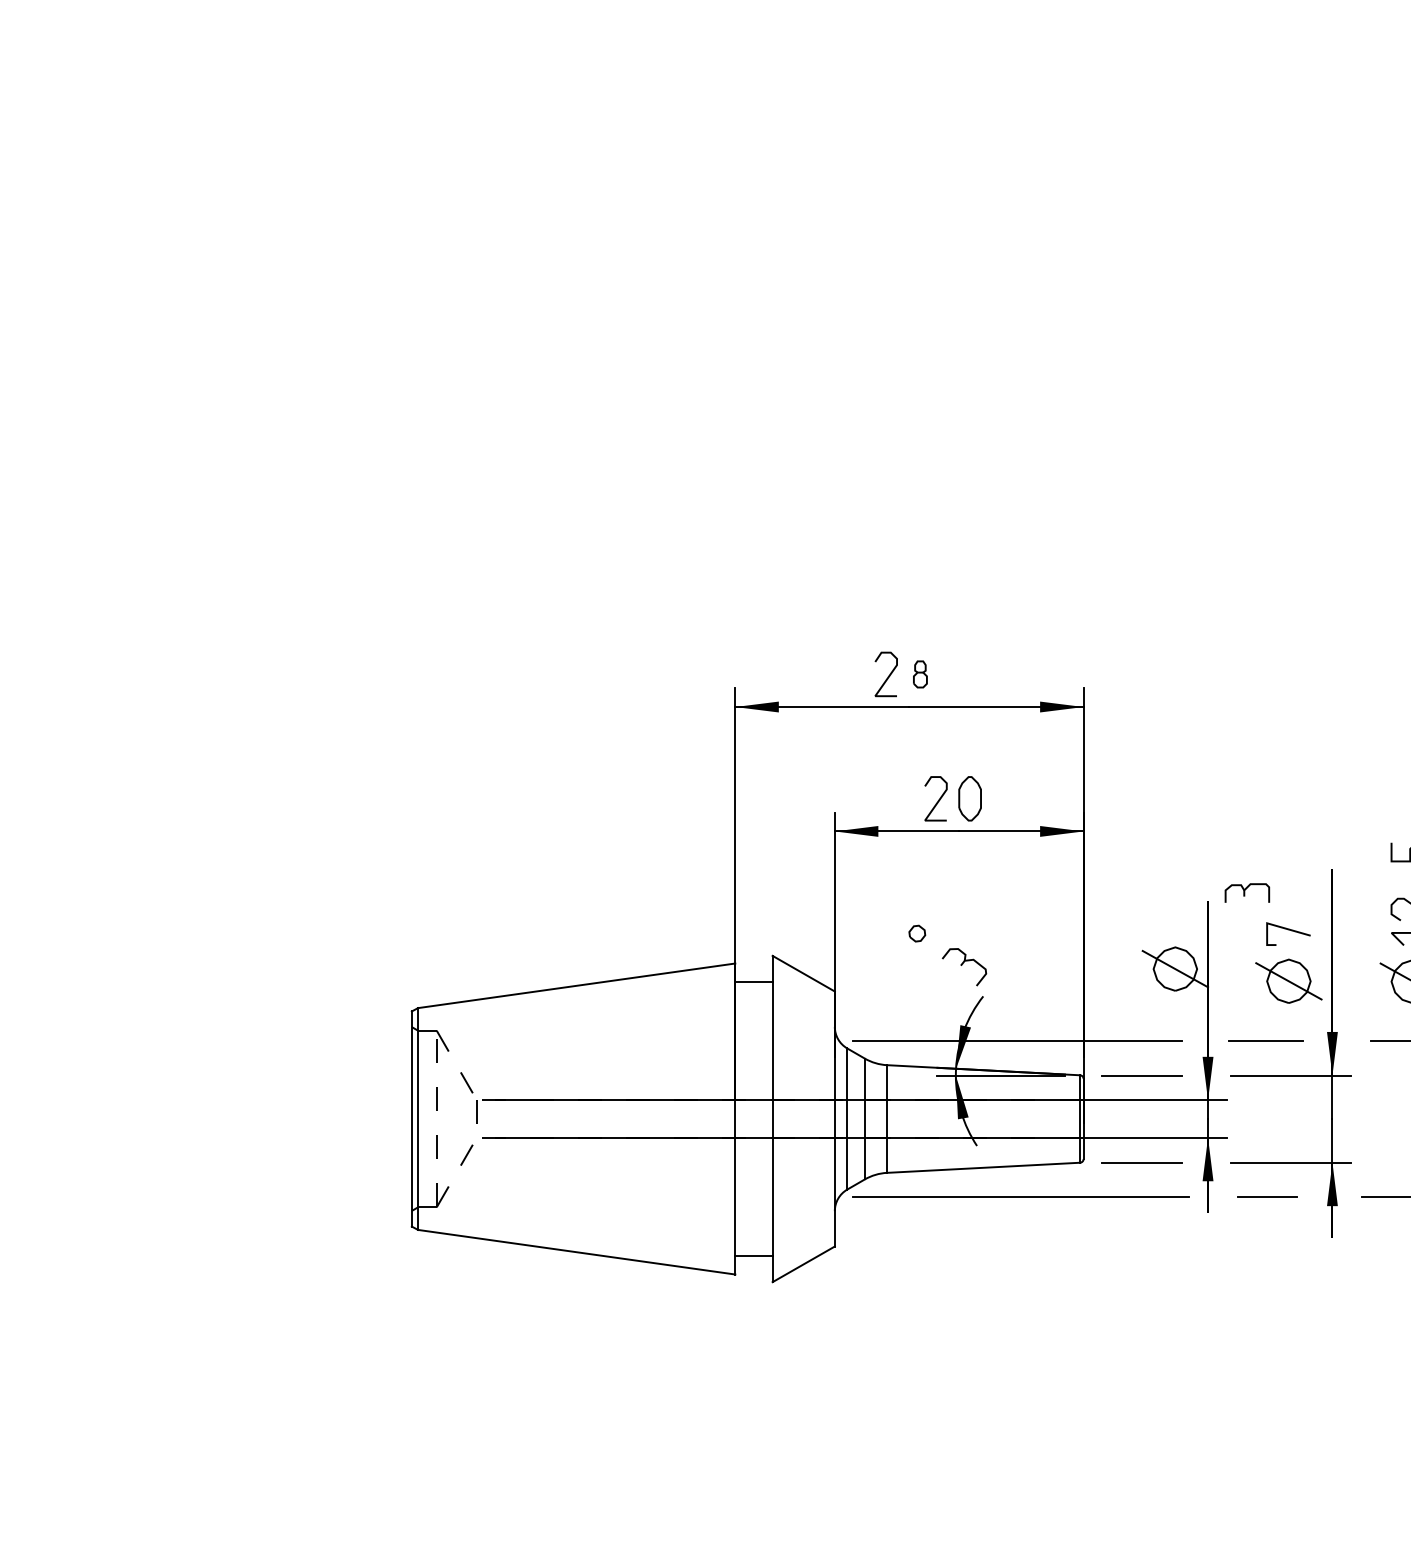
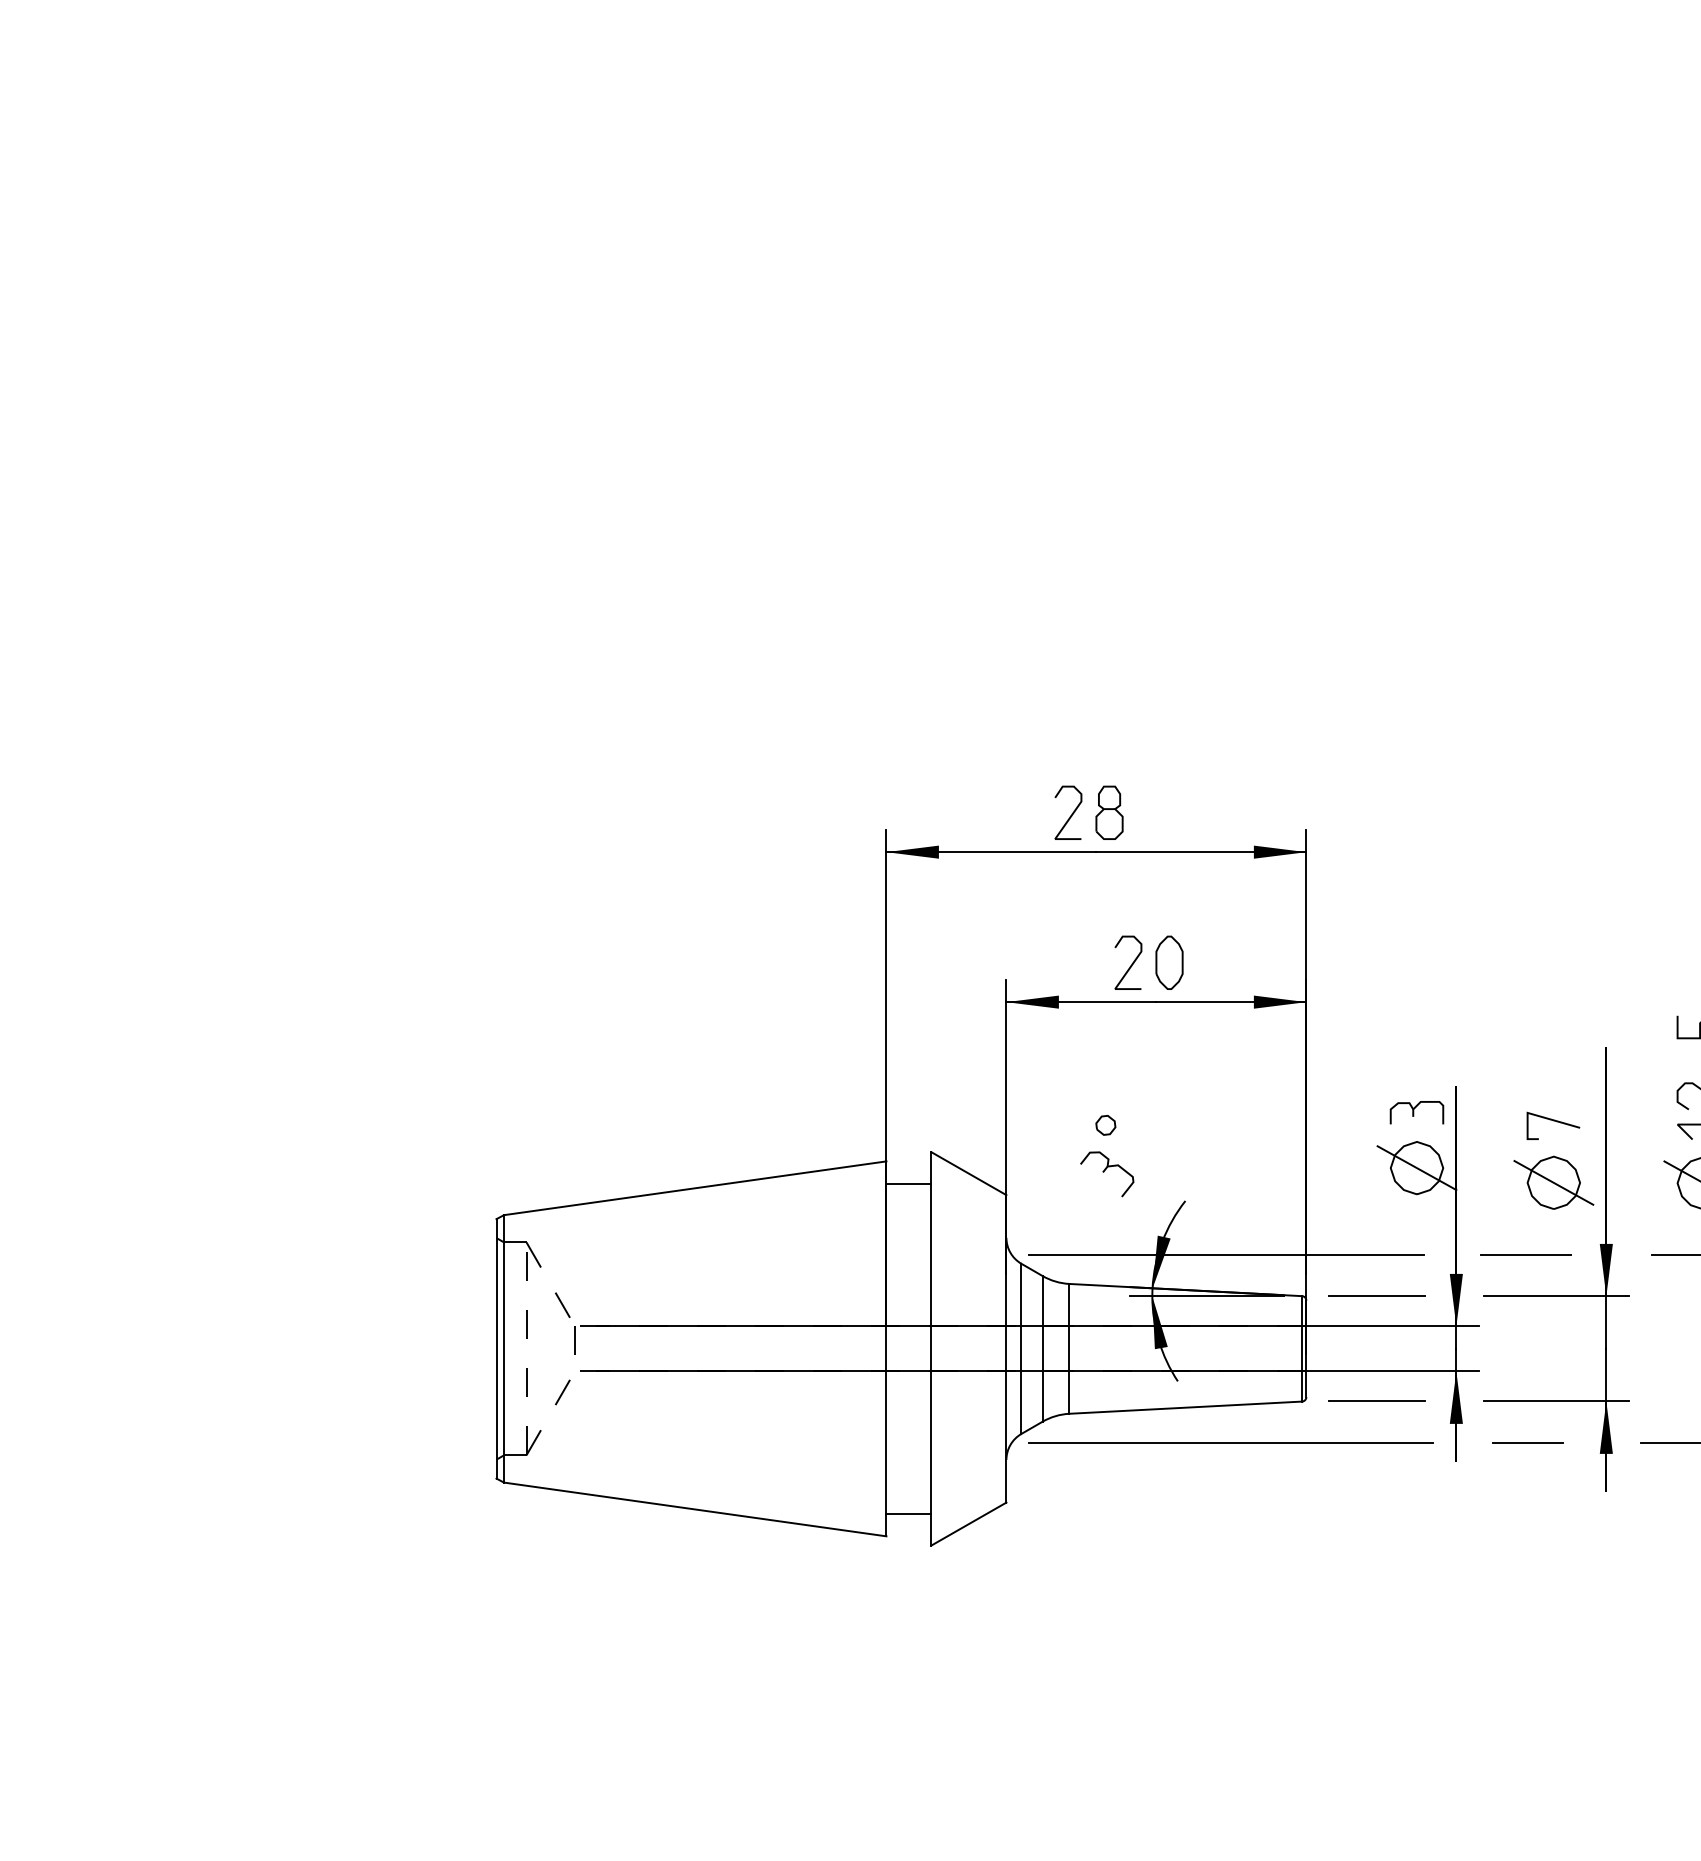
part: (920, 674) -> (1109, 812), size x1.67
part: (1247, 892) -> (1417, 1111), moved
part: (964, 967) -> (1107, 1174), moved

